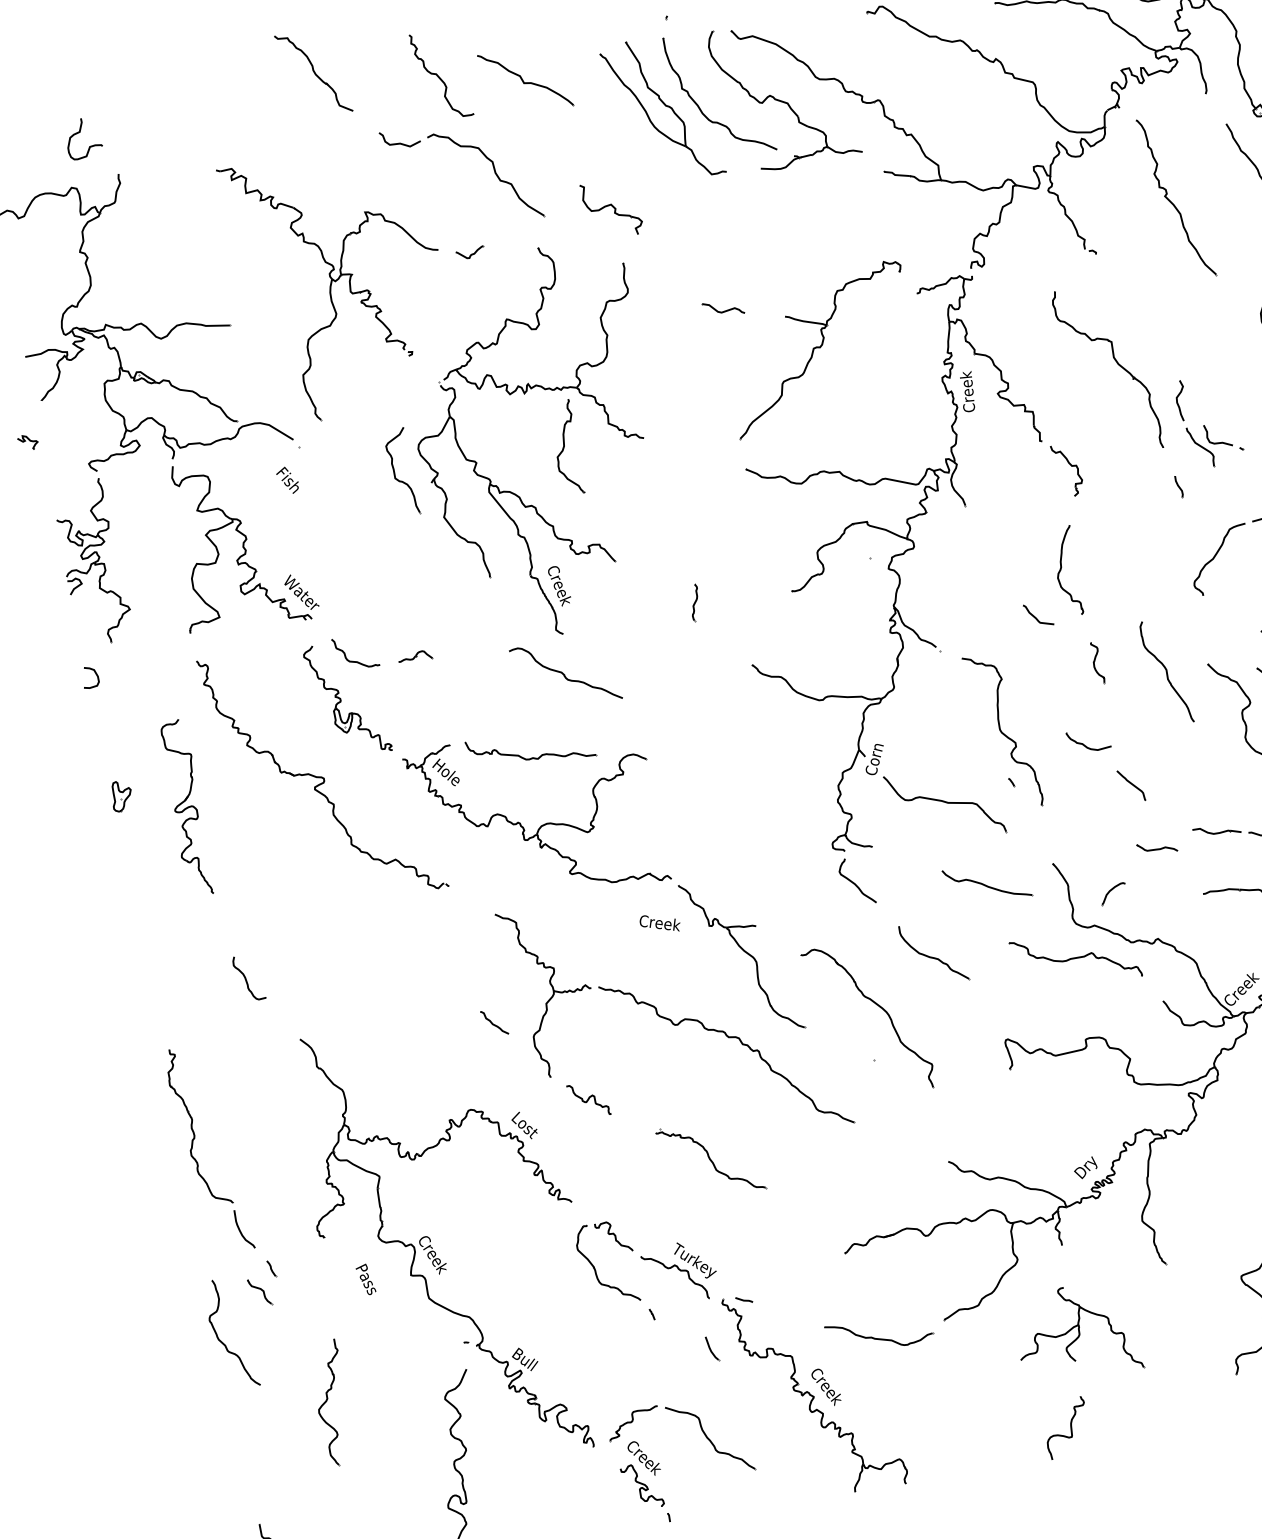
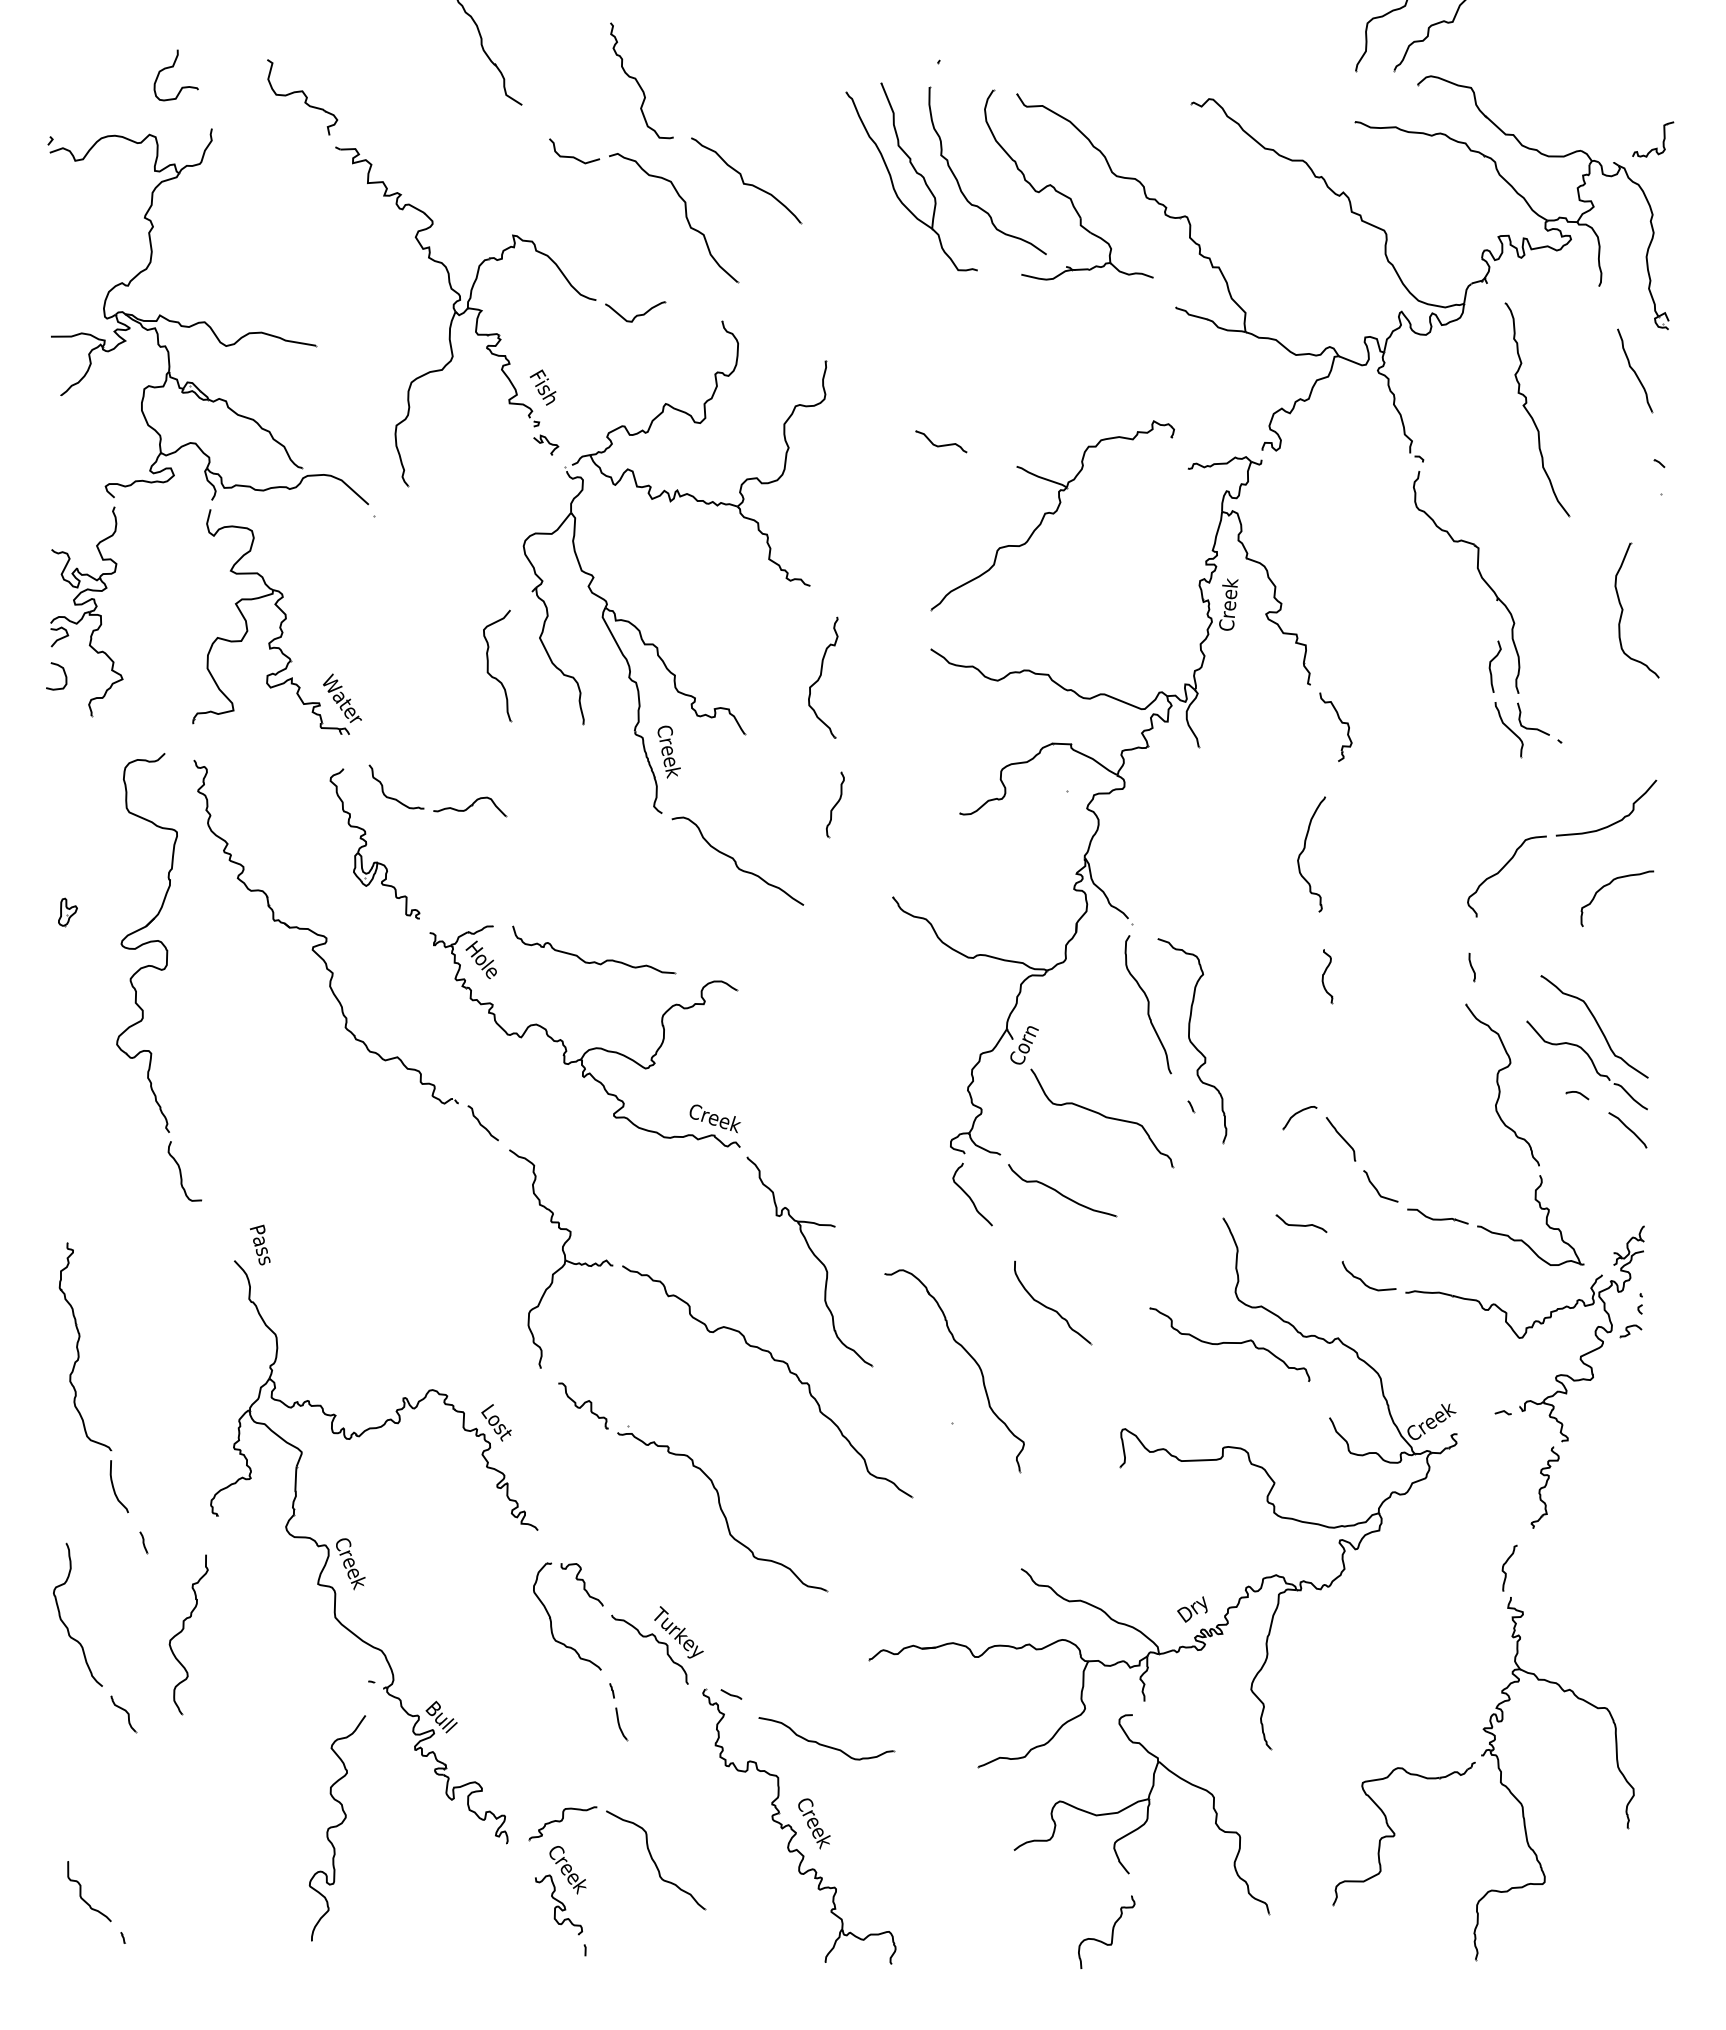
part: (525, 80) -> (746, 180), moved
part: (612, 209) -> (302, 97), moved
part: (470, 252) -> (635, 311), size x1.67
part: (1117, 364) -> (1480, 577), moved
curve: (28, 440) -> (547, 442), moved
part: (566, 447) -> (823, 677), moved
part: (394, 472) -> (488, 665), moved
text: (287, 480) -> (542, 387), moved
part: (1178, 486) -> (1471, 967), moved
part: (695, 602) -> (835, 804), size x1.43
curve: (1036, 617) -> (1377, 1189), moved
part: (415, 656) -> (470, 806), size x1.67
curve: (1166, 671) -> (1148, 1004), moved
curve: (95, 673) -> (63, 672), moved
curve: (564, 674) -> (736, 861), moved
curve: (1084, 744) -> (1362, 1280), moved
part: (121, 796) -> (67, 912), size x0.71
part: (186, 807) -> (146, 942), size x1.67
part: (1157, 847) -> (1301, 1223), moved
part: (987, 883) -> (1062, 1190), moved
part: (1113, 894) -> (1299, 1118), moved
text: (659, 923) -> (714, 1118), moved
curve: (493, 1023) -> (481, 1123), moved
part: (710, 1158) -> (722, 1508), size x1.67
text: (366, 1279) -> (260, 1244), moved
part: (259, 1292) -> (123, 1714), moved
part: (1076, 1332) -> (1141, 1814), size x1.67
part: (878, 1338) -> (824, 1744), moved
part: (712, 1349) -> (621, 1724), moved
part: (327, 1400) -> (183, 1630), moved

